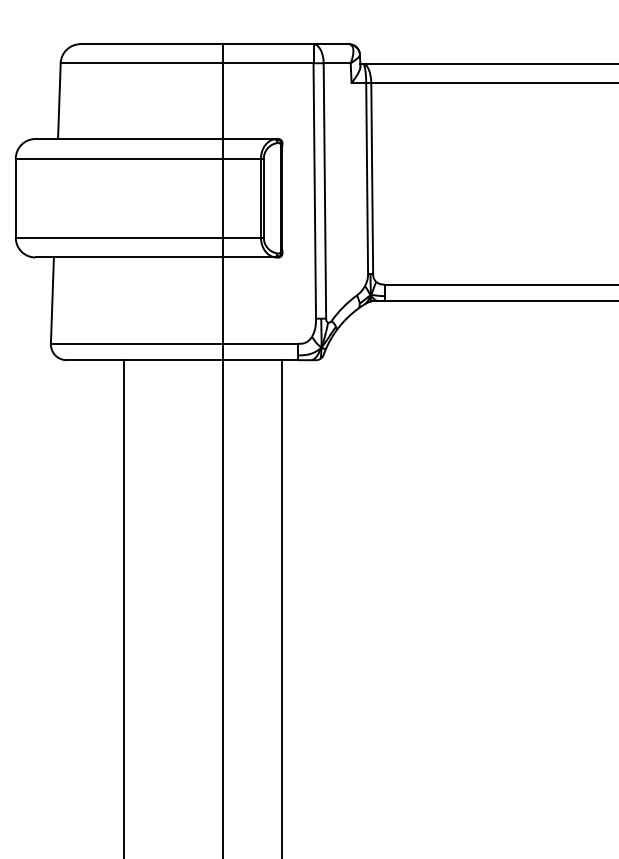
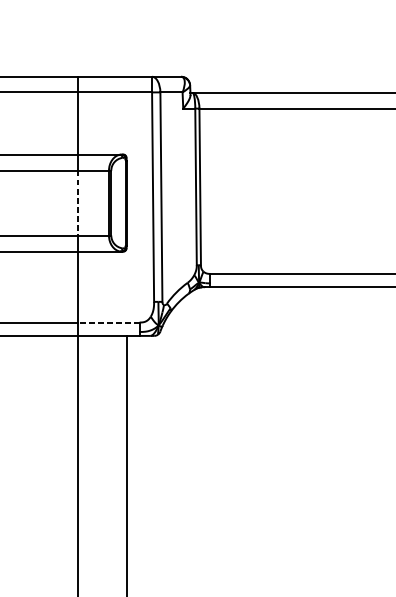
line: (223, 198) -> (78, 203), solid -> dashed
line: (260, 343) -> (108, 322), solid -> dashed

